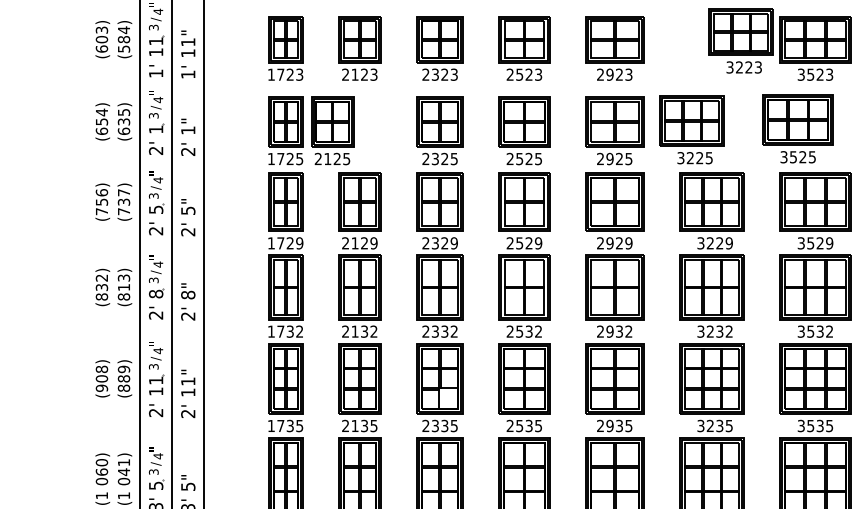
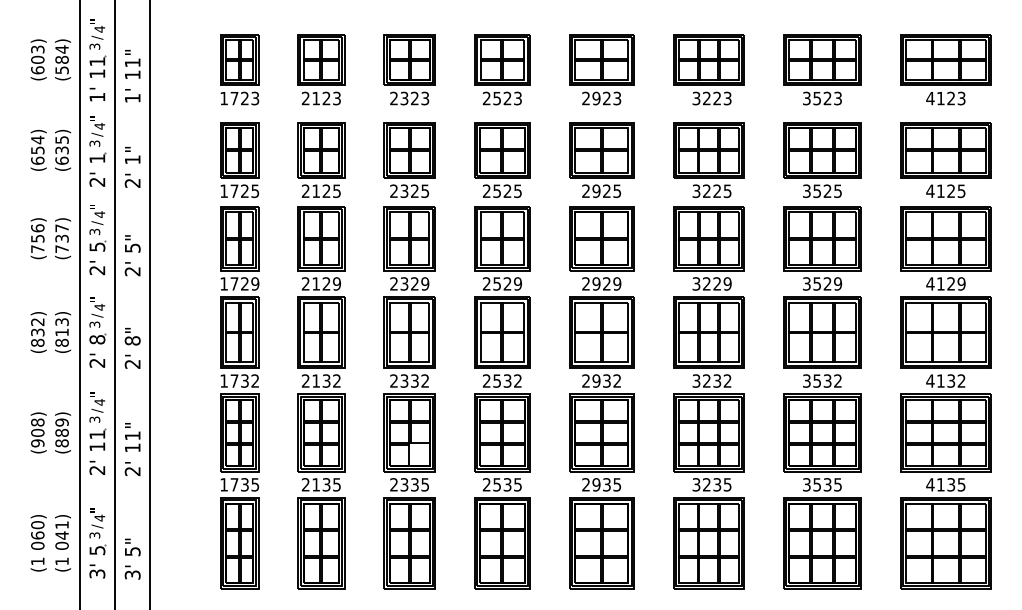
part: (740, 41) -> (708, 69), moved
part: (798, 129) -> (822, 160), moved
part: (691, 130) -> (708, 160), moved
part: (332, 131) -> (321, 160), moved

